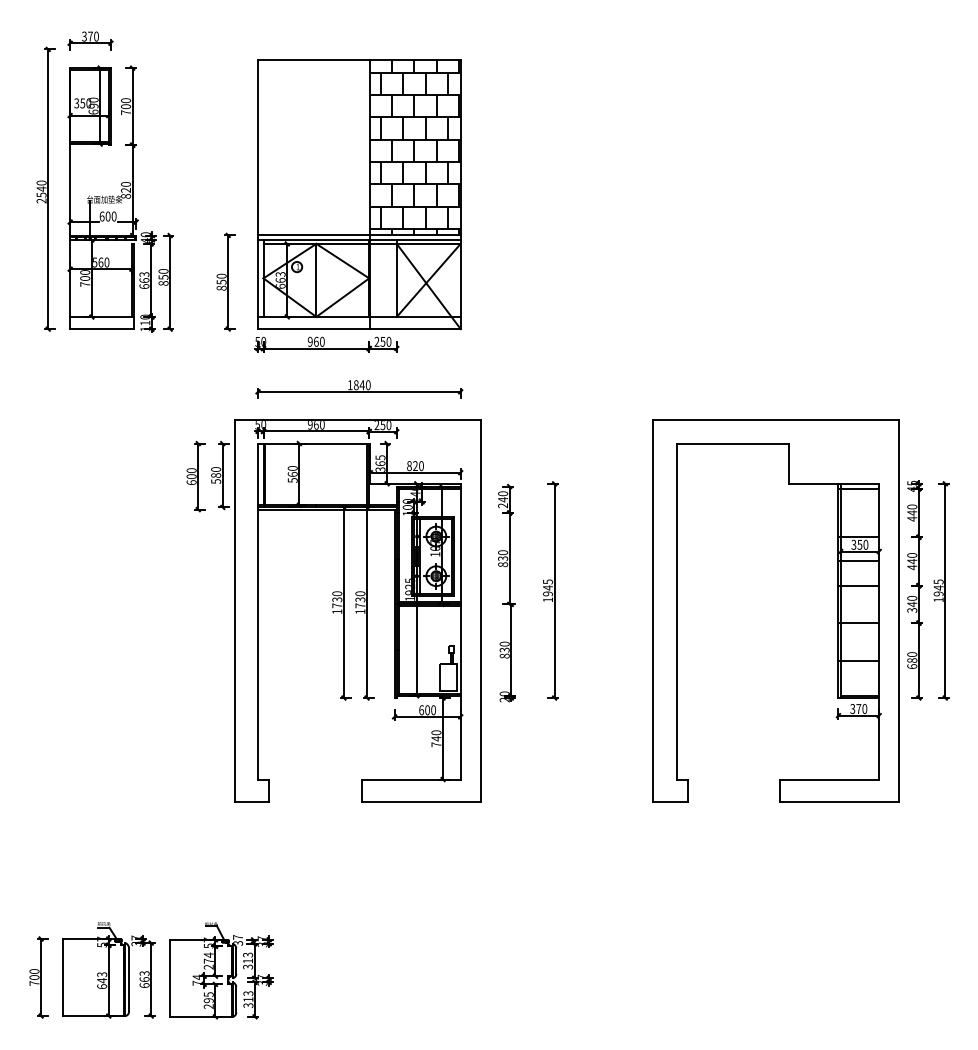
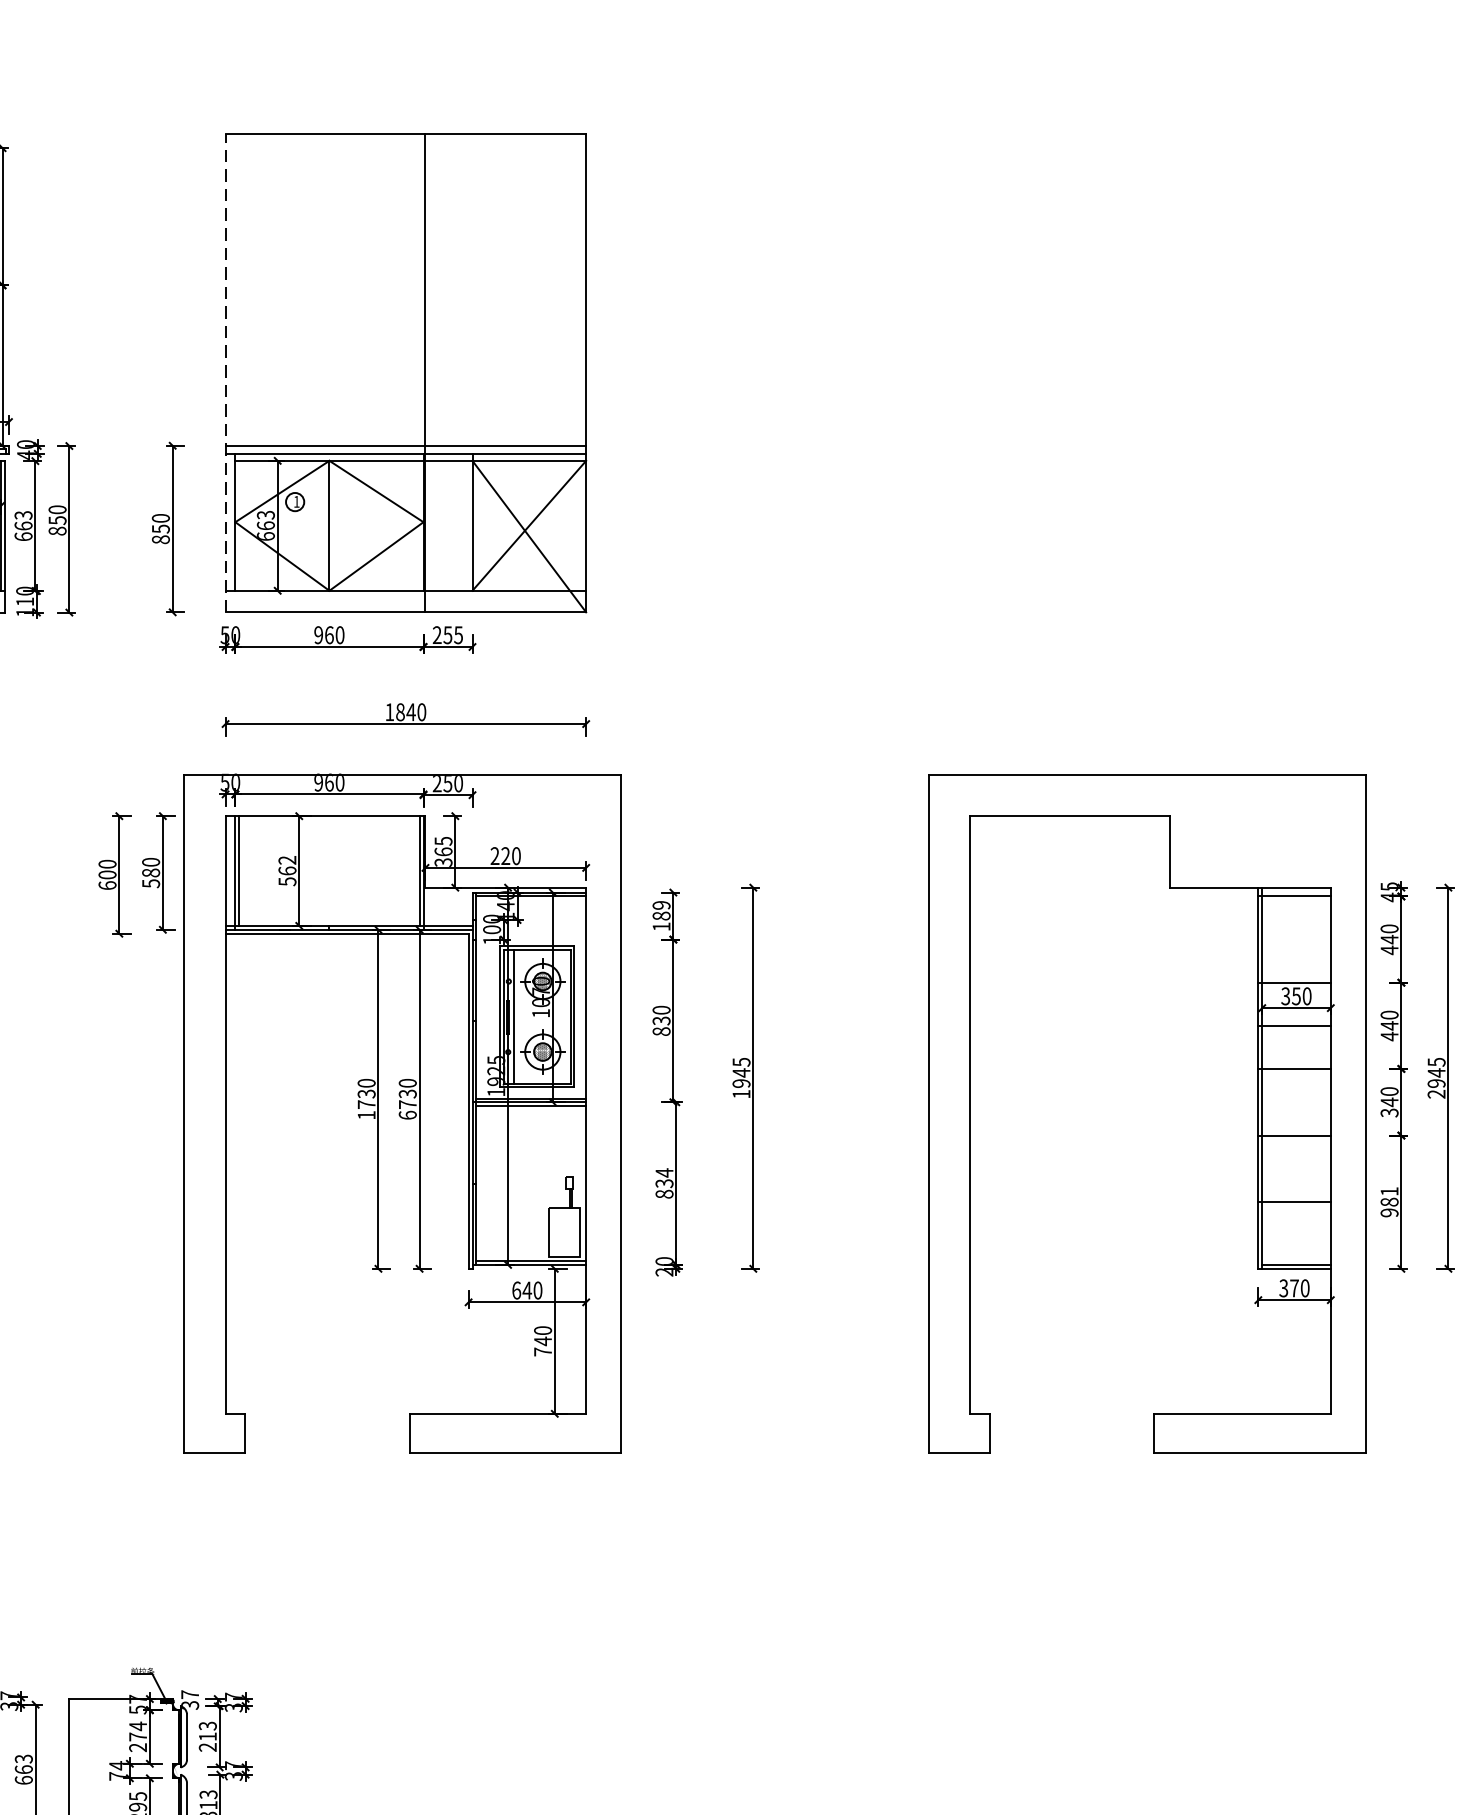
hatch: (415, 147) -> (505, 289), removed
line: (258, 194) -> (226, 372), solid -> dashed
text: (388, 341) -> (457, 634), 250 -> 255
text: (409, 466) -> (495, 856), 820 -> 220
text: (292, 468) -> (286, 860), 560 -> 562
text: (503, 499) -> (662, 915), 240 -> 189
text: (938, 599) -> (1436, 1093), 1945 -> 2945
text: (360, 611) -> (407, 1114), 1730 -> 6730
text: (504, 643) -> (664, 1171), 830 -> 834
text: (912, 660) -> (1390, 1202), 680 -> 981
text: (427, 710) -> (527, 1290), 600 -> 640
text: (248, 966) -> (208, 1746), 313 -> 213

